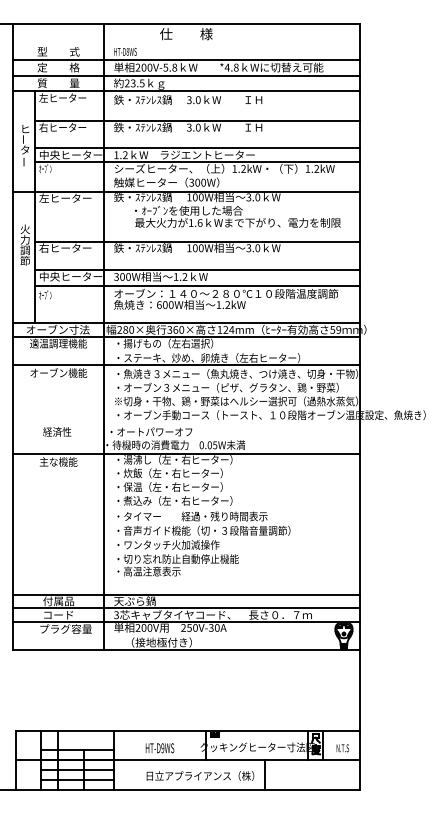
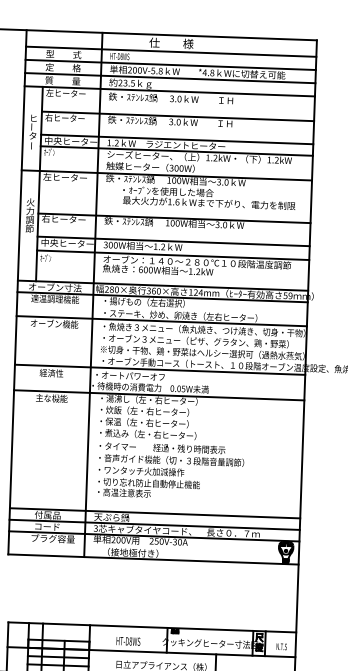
line: (186, 44) -> (171, 52), added
line: (186, 423) -> (160, 369), added
text: (162, 748) -> (130, 641), HT-D9WS -> HT-D8WS

